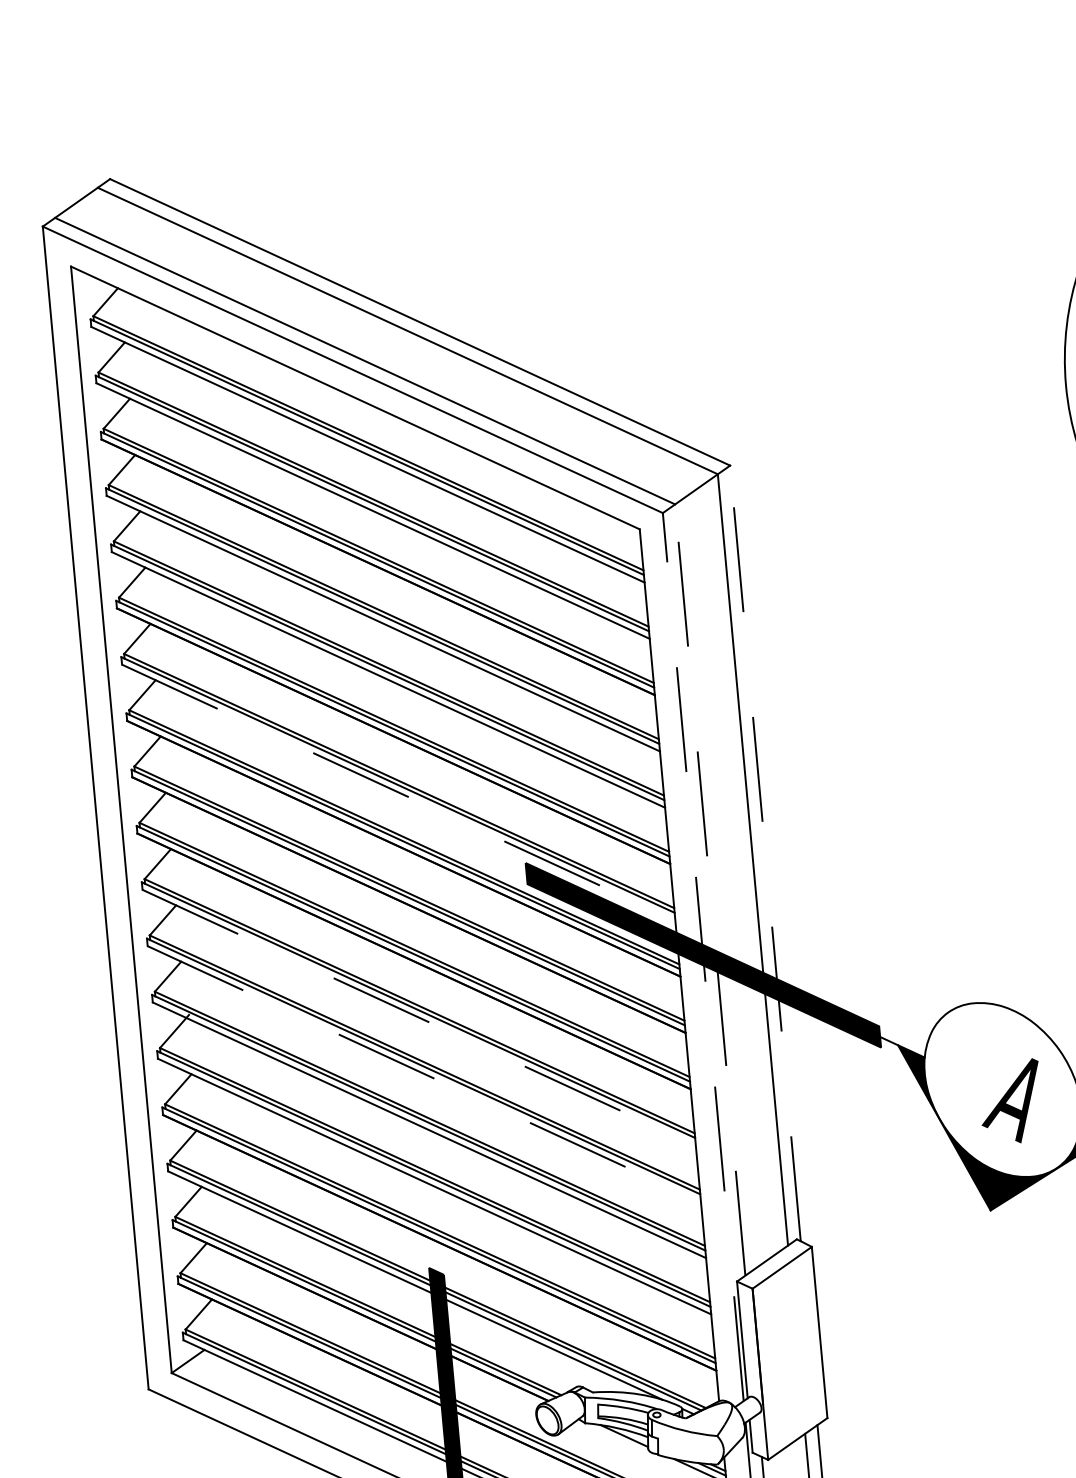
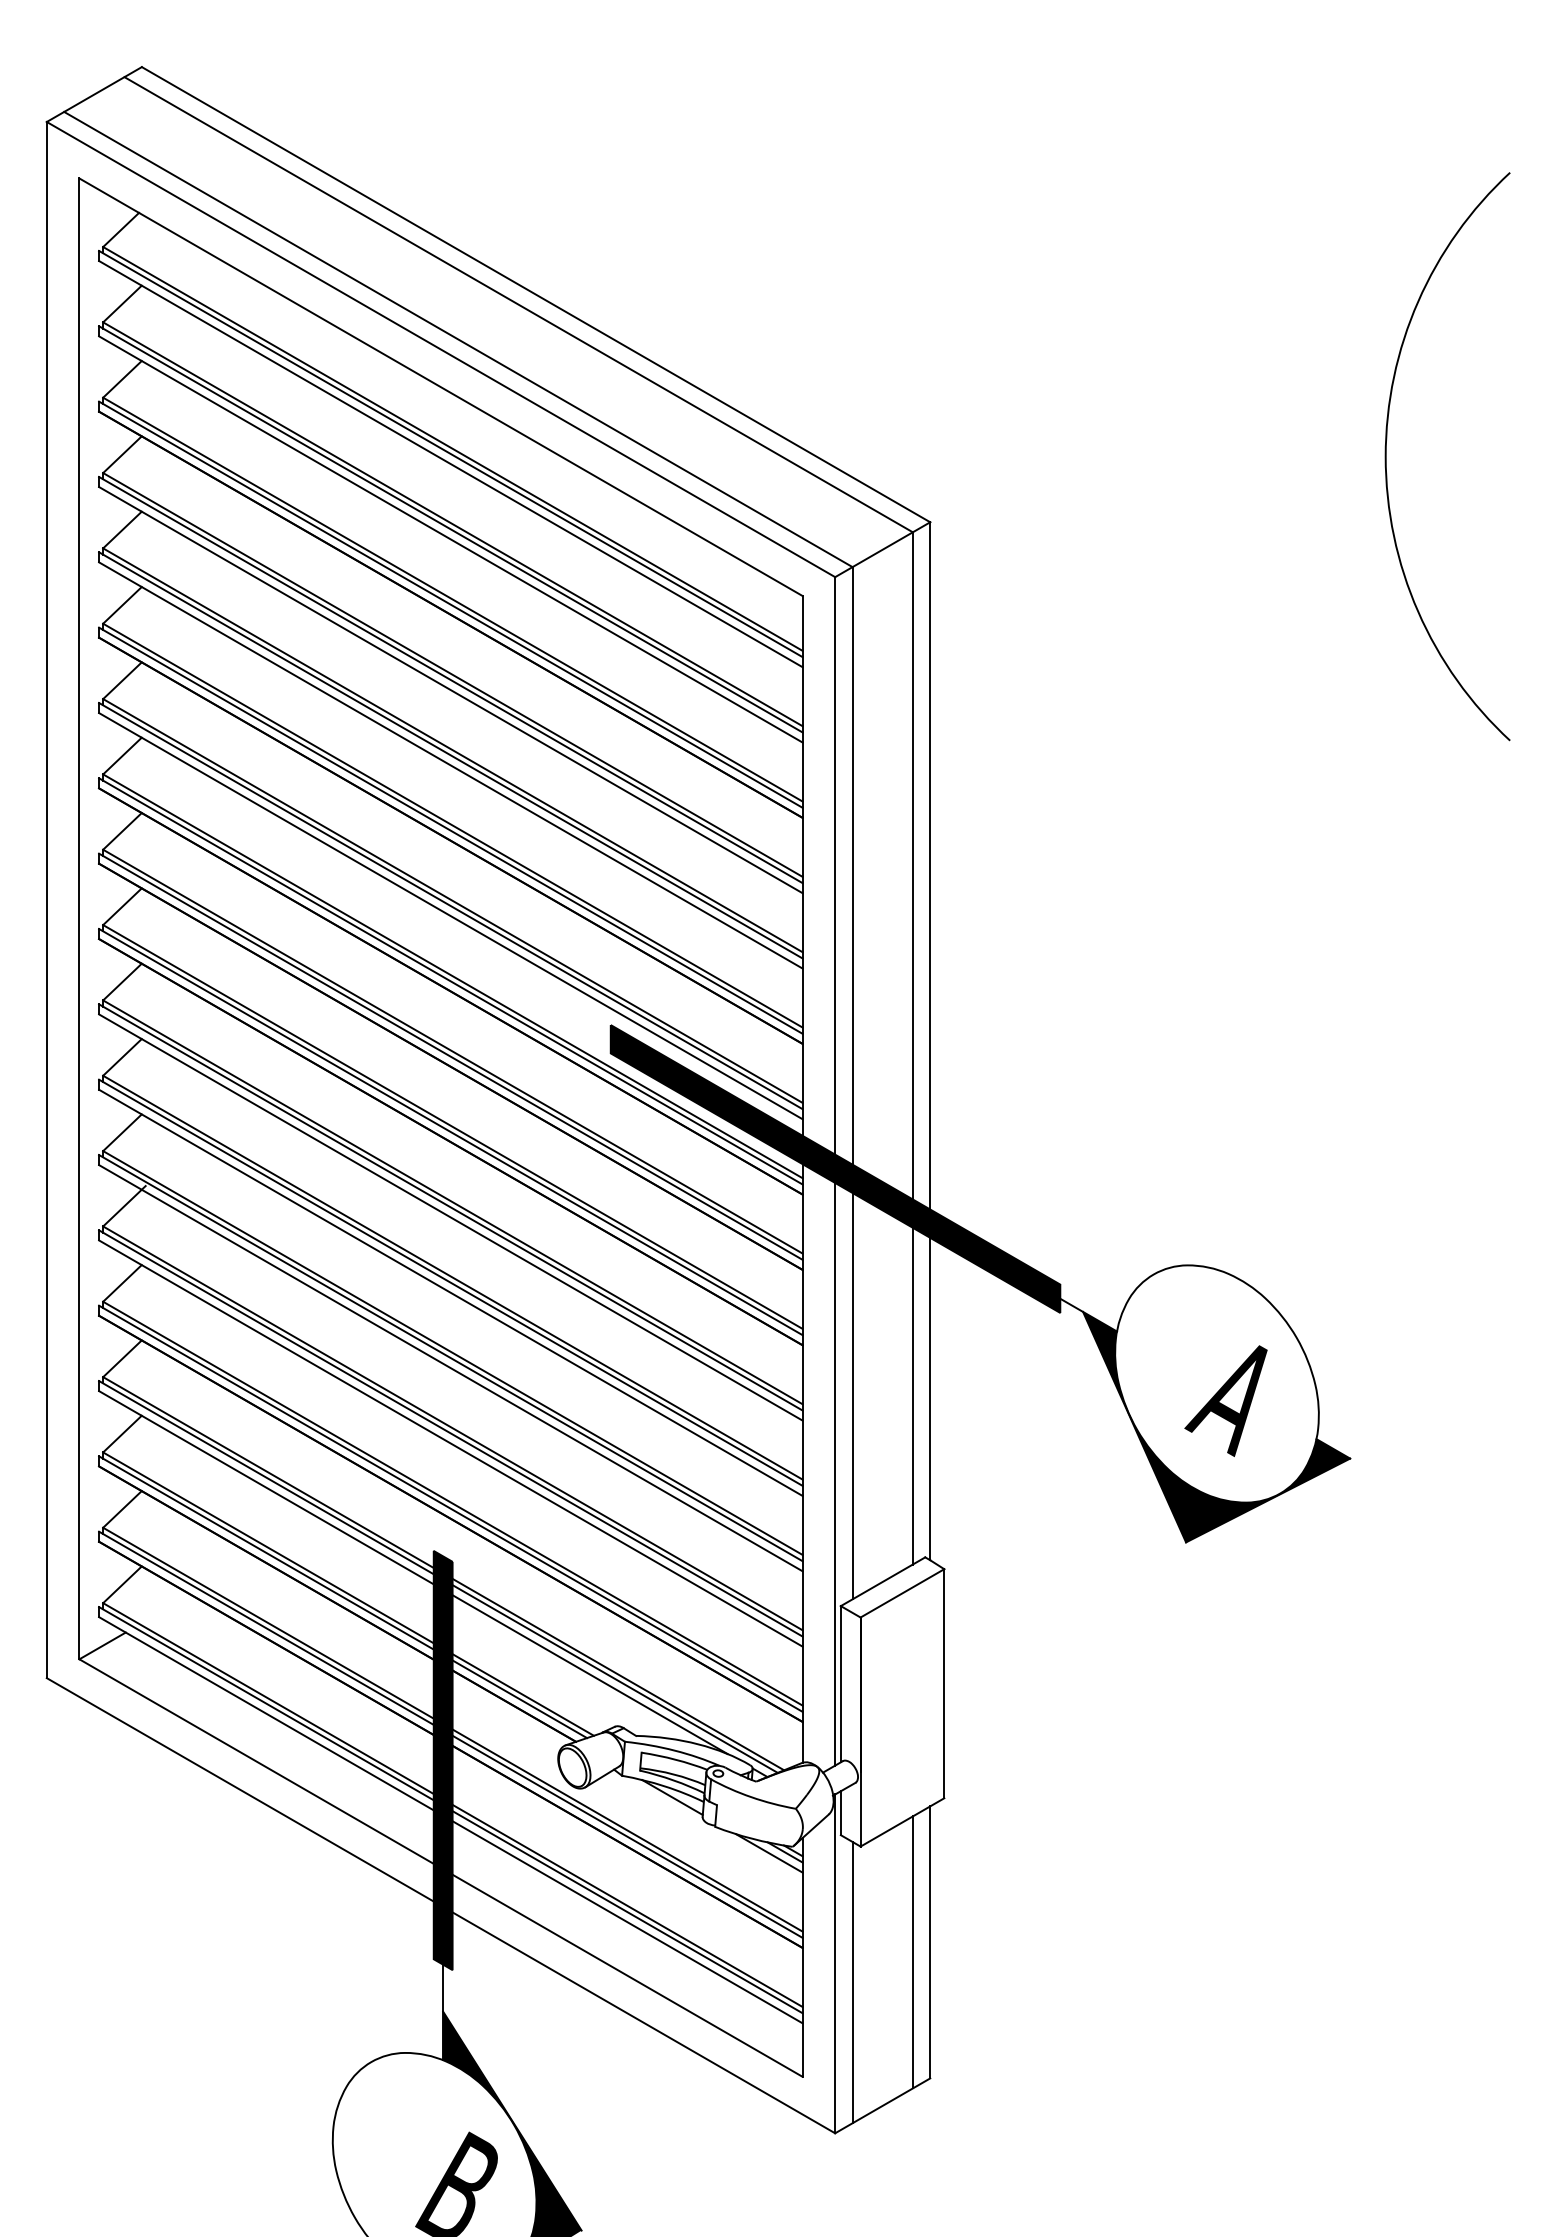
line: (399, 792) -> (451, 916), dashed -> solid
line: (765, 853) -> (930, 1041), dashed -> solid
line: (710, 889) -> (852, 1082), dashed -> solid
line: (703, 956) -> (835, 1170), dashed -> solid
line: (419, 1017) -> (451, 1217), dashed -> solid
line: (424, 1074) -> (451, 1293), dashed -> solid

